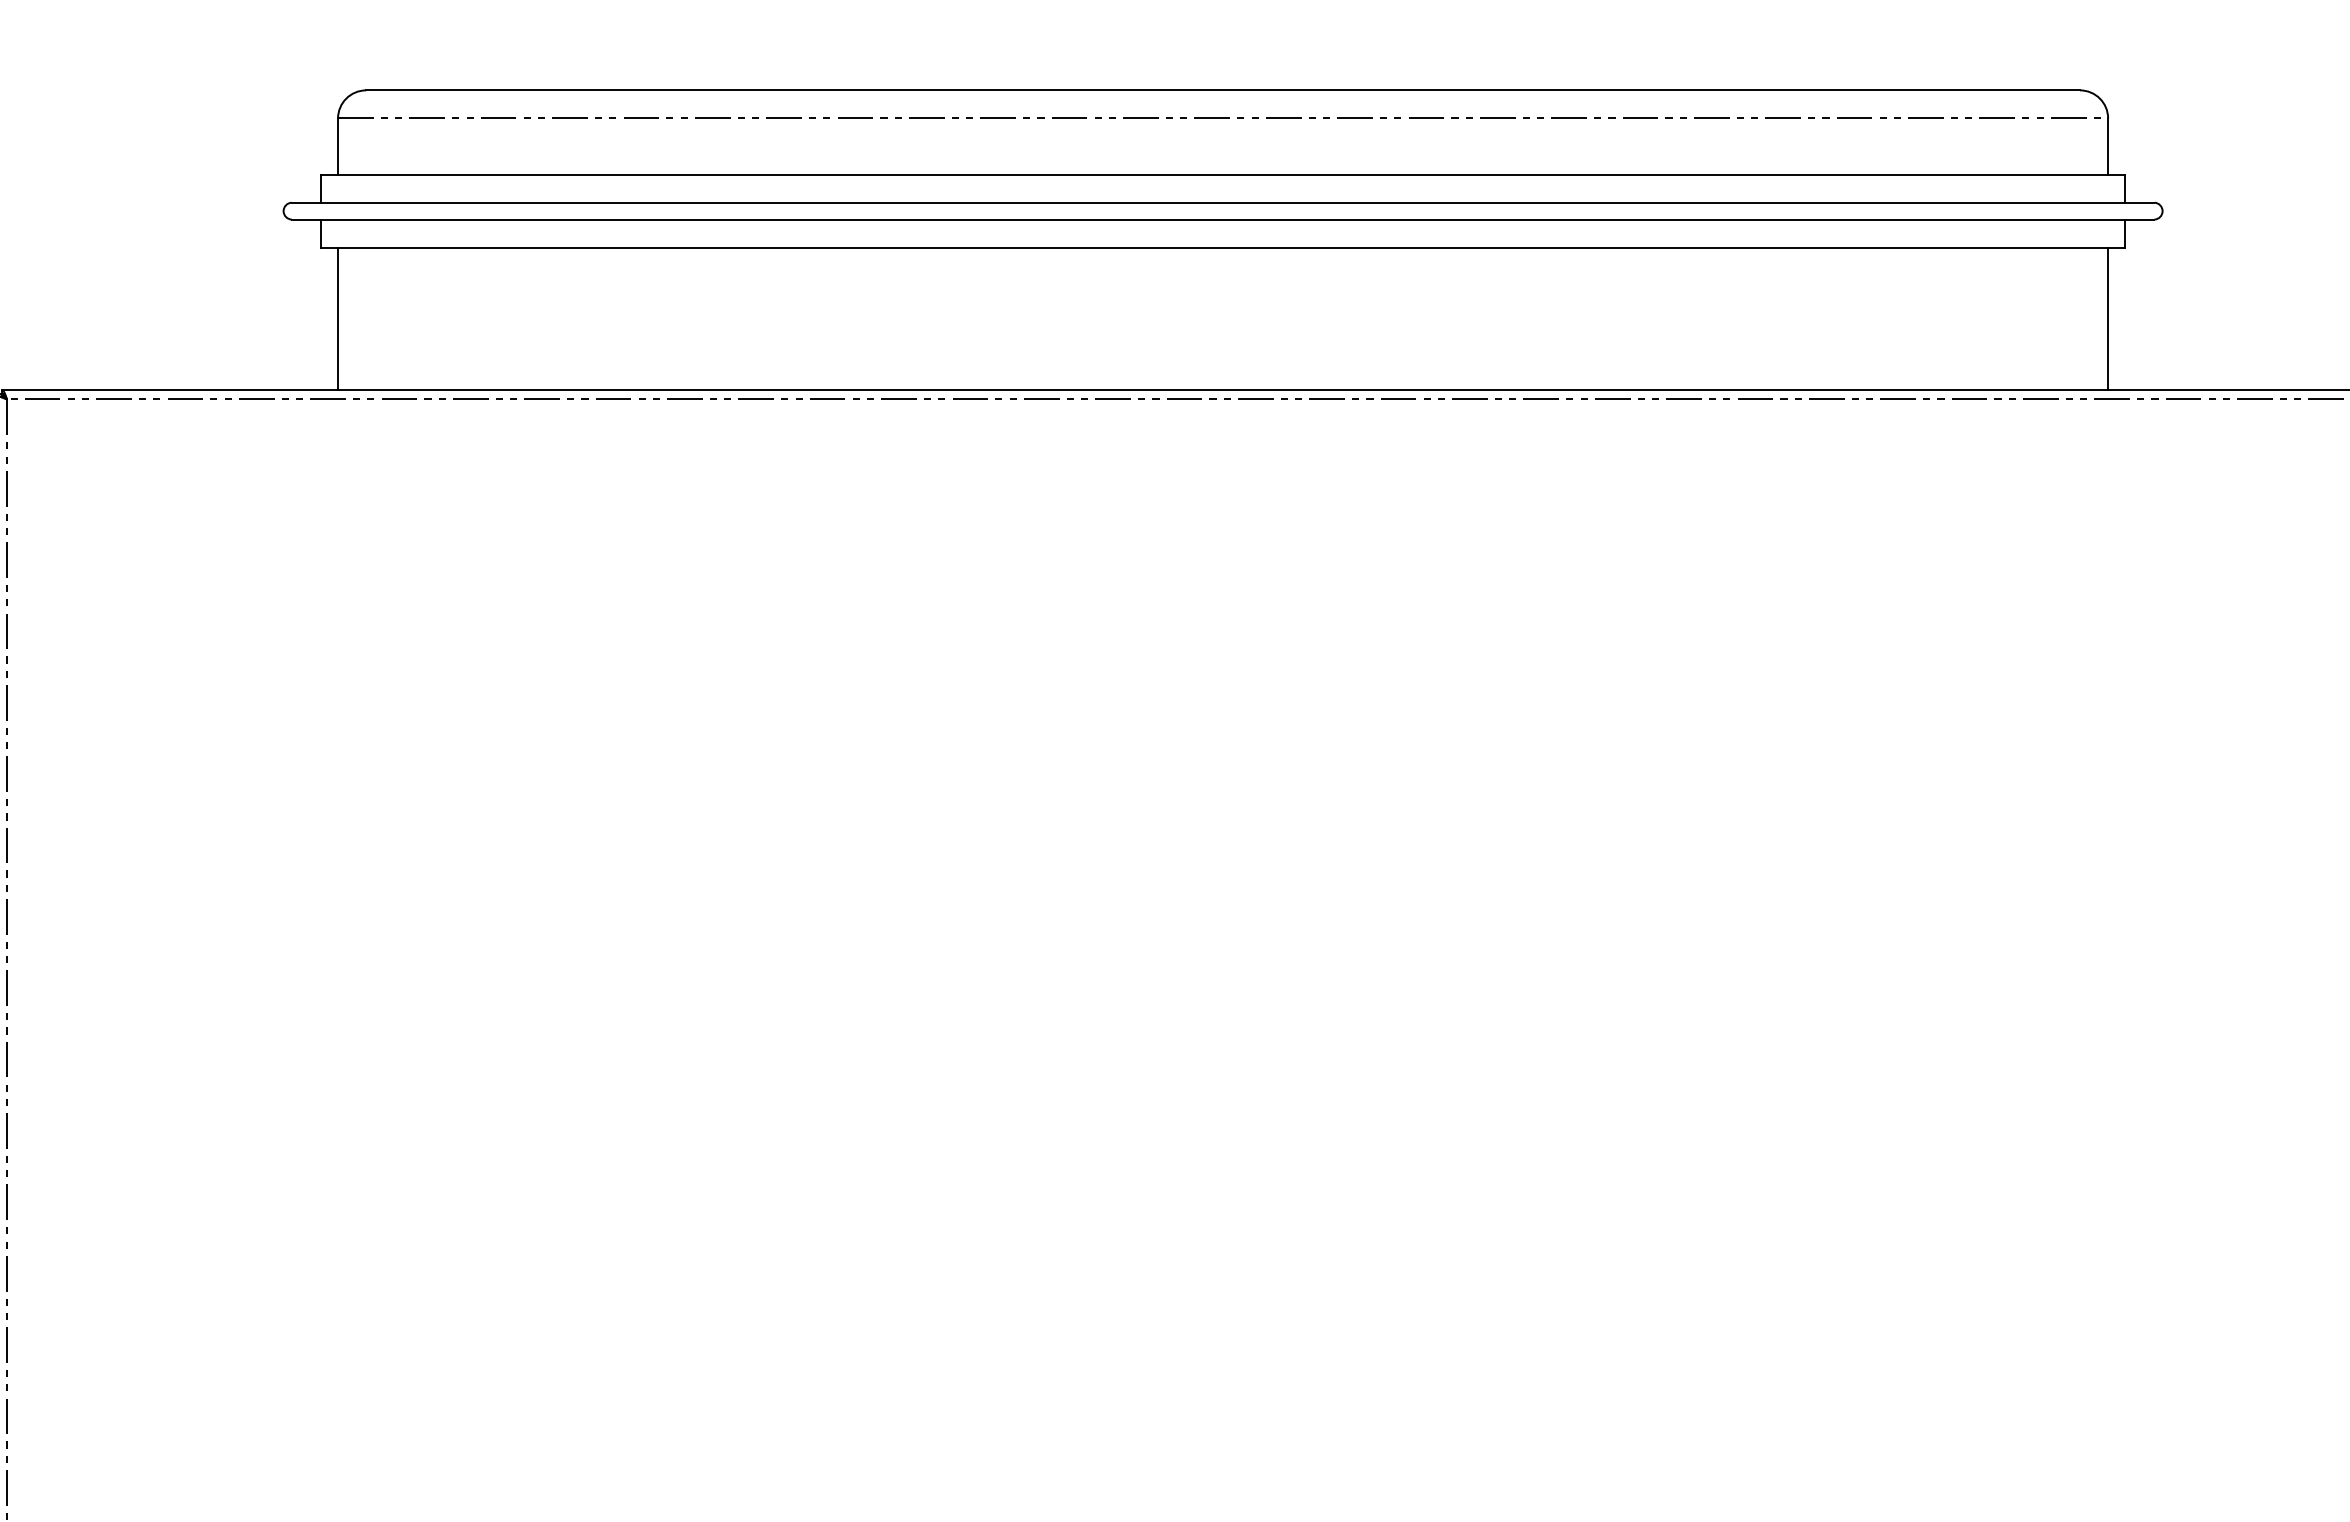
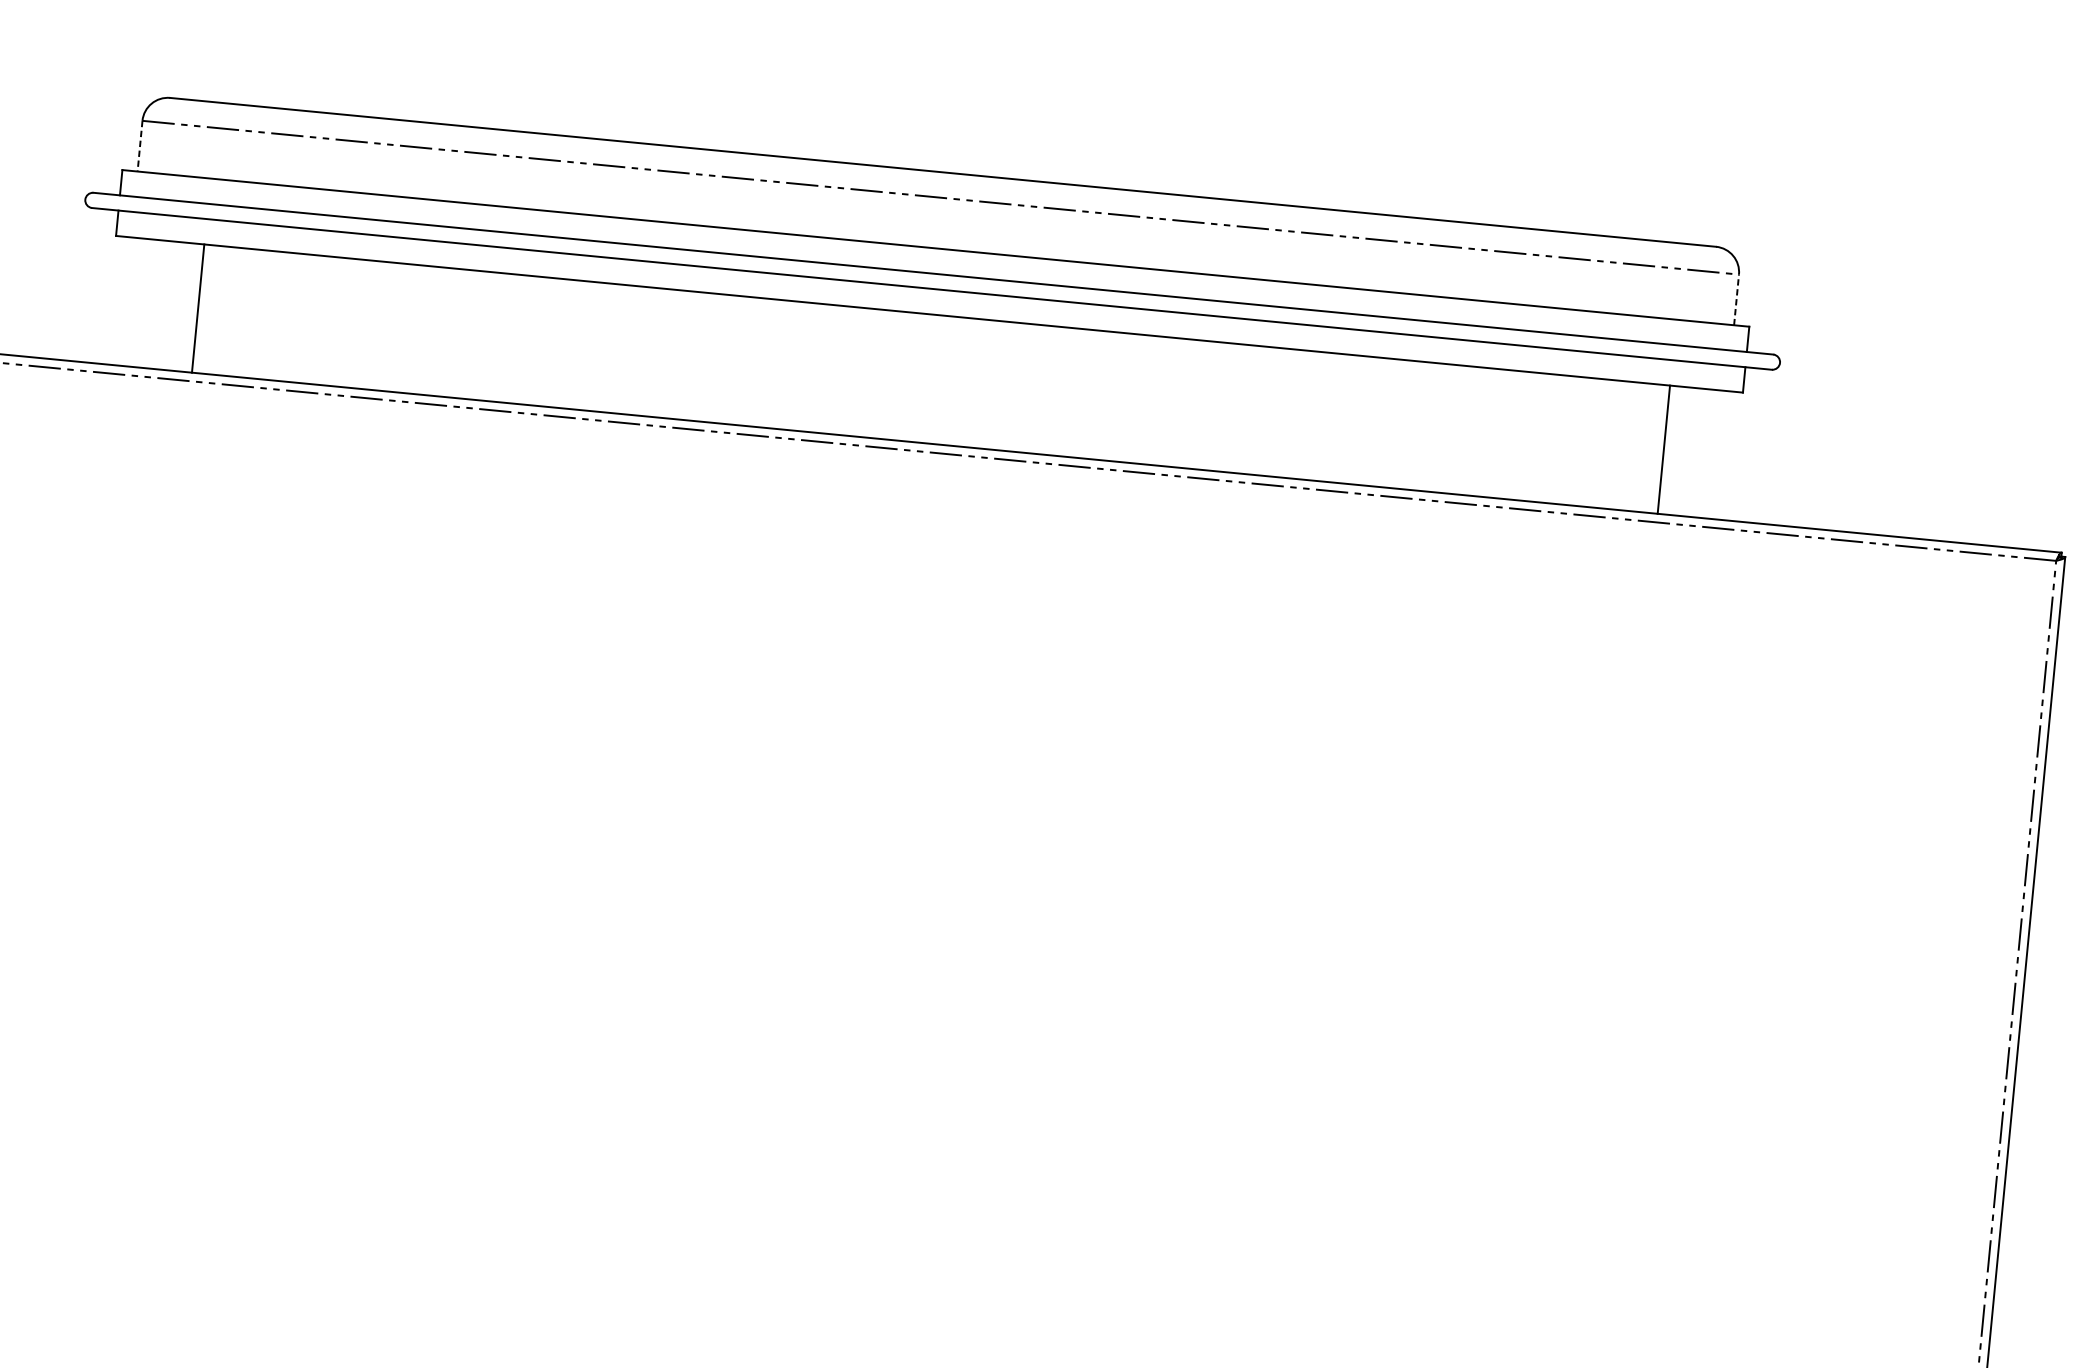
line: (2108, 146) -> (1736, 299), solid -> dashed
line: (338, 147) -> (140, 147), solid -> dashed
line: (338, 318) -> (198, 308), moved
line: (2108, 318) -> (1664, 449), moved

